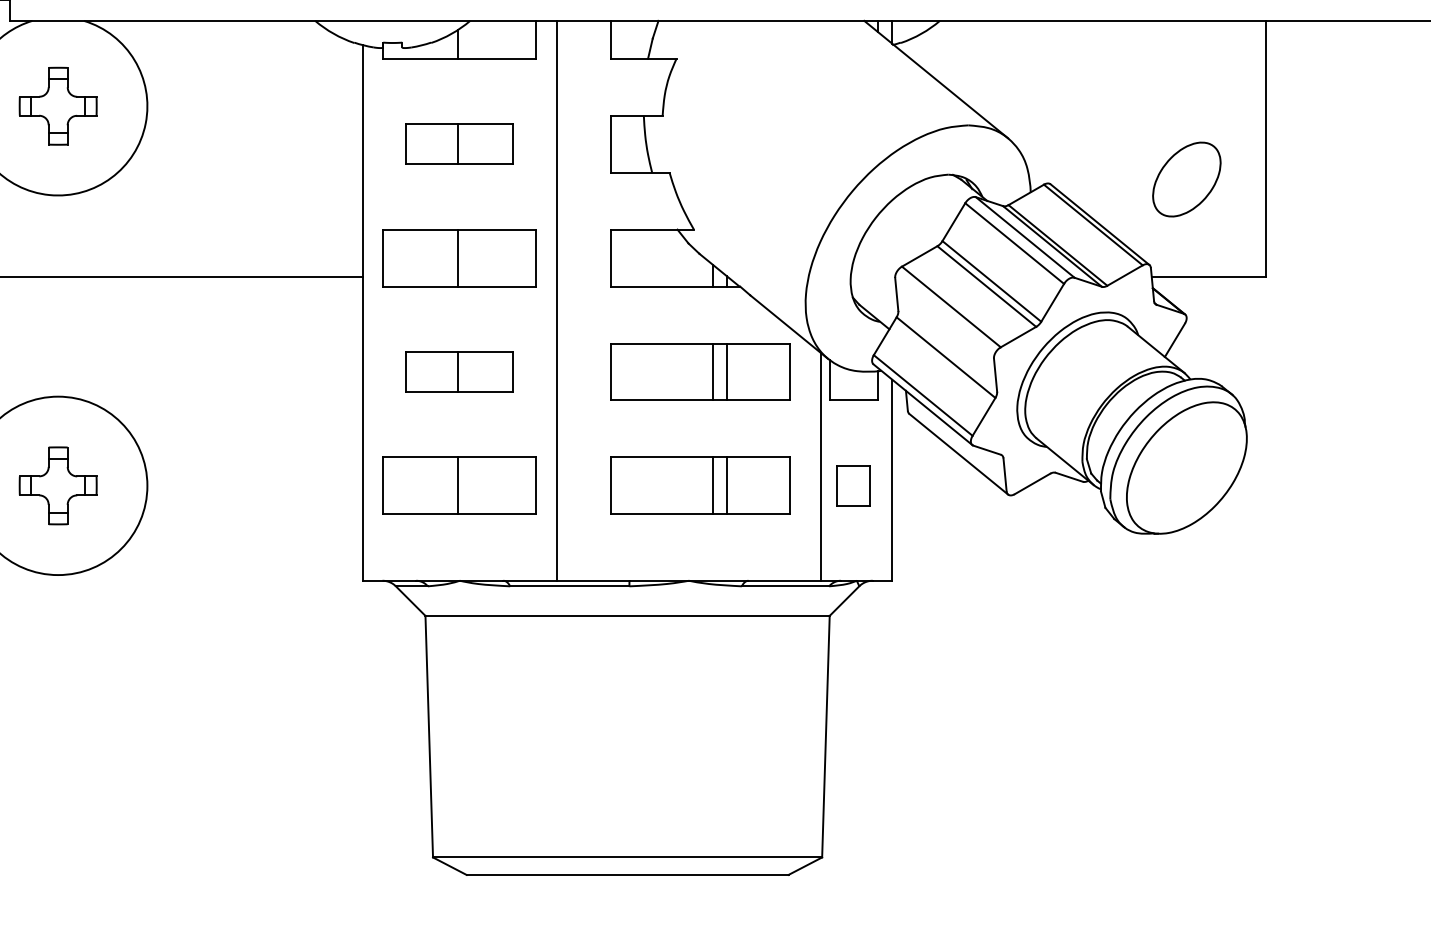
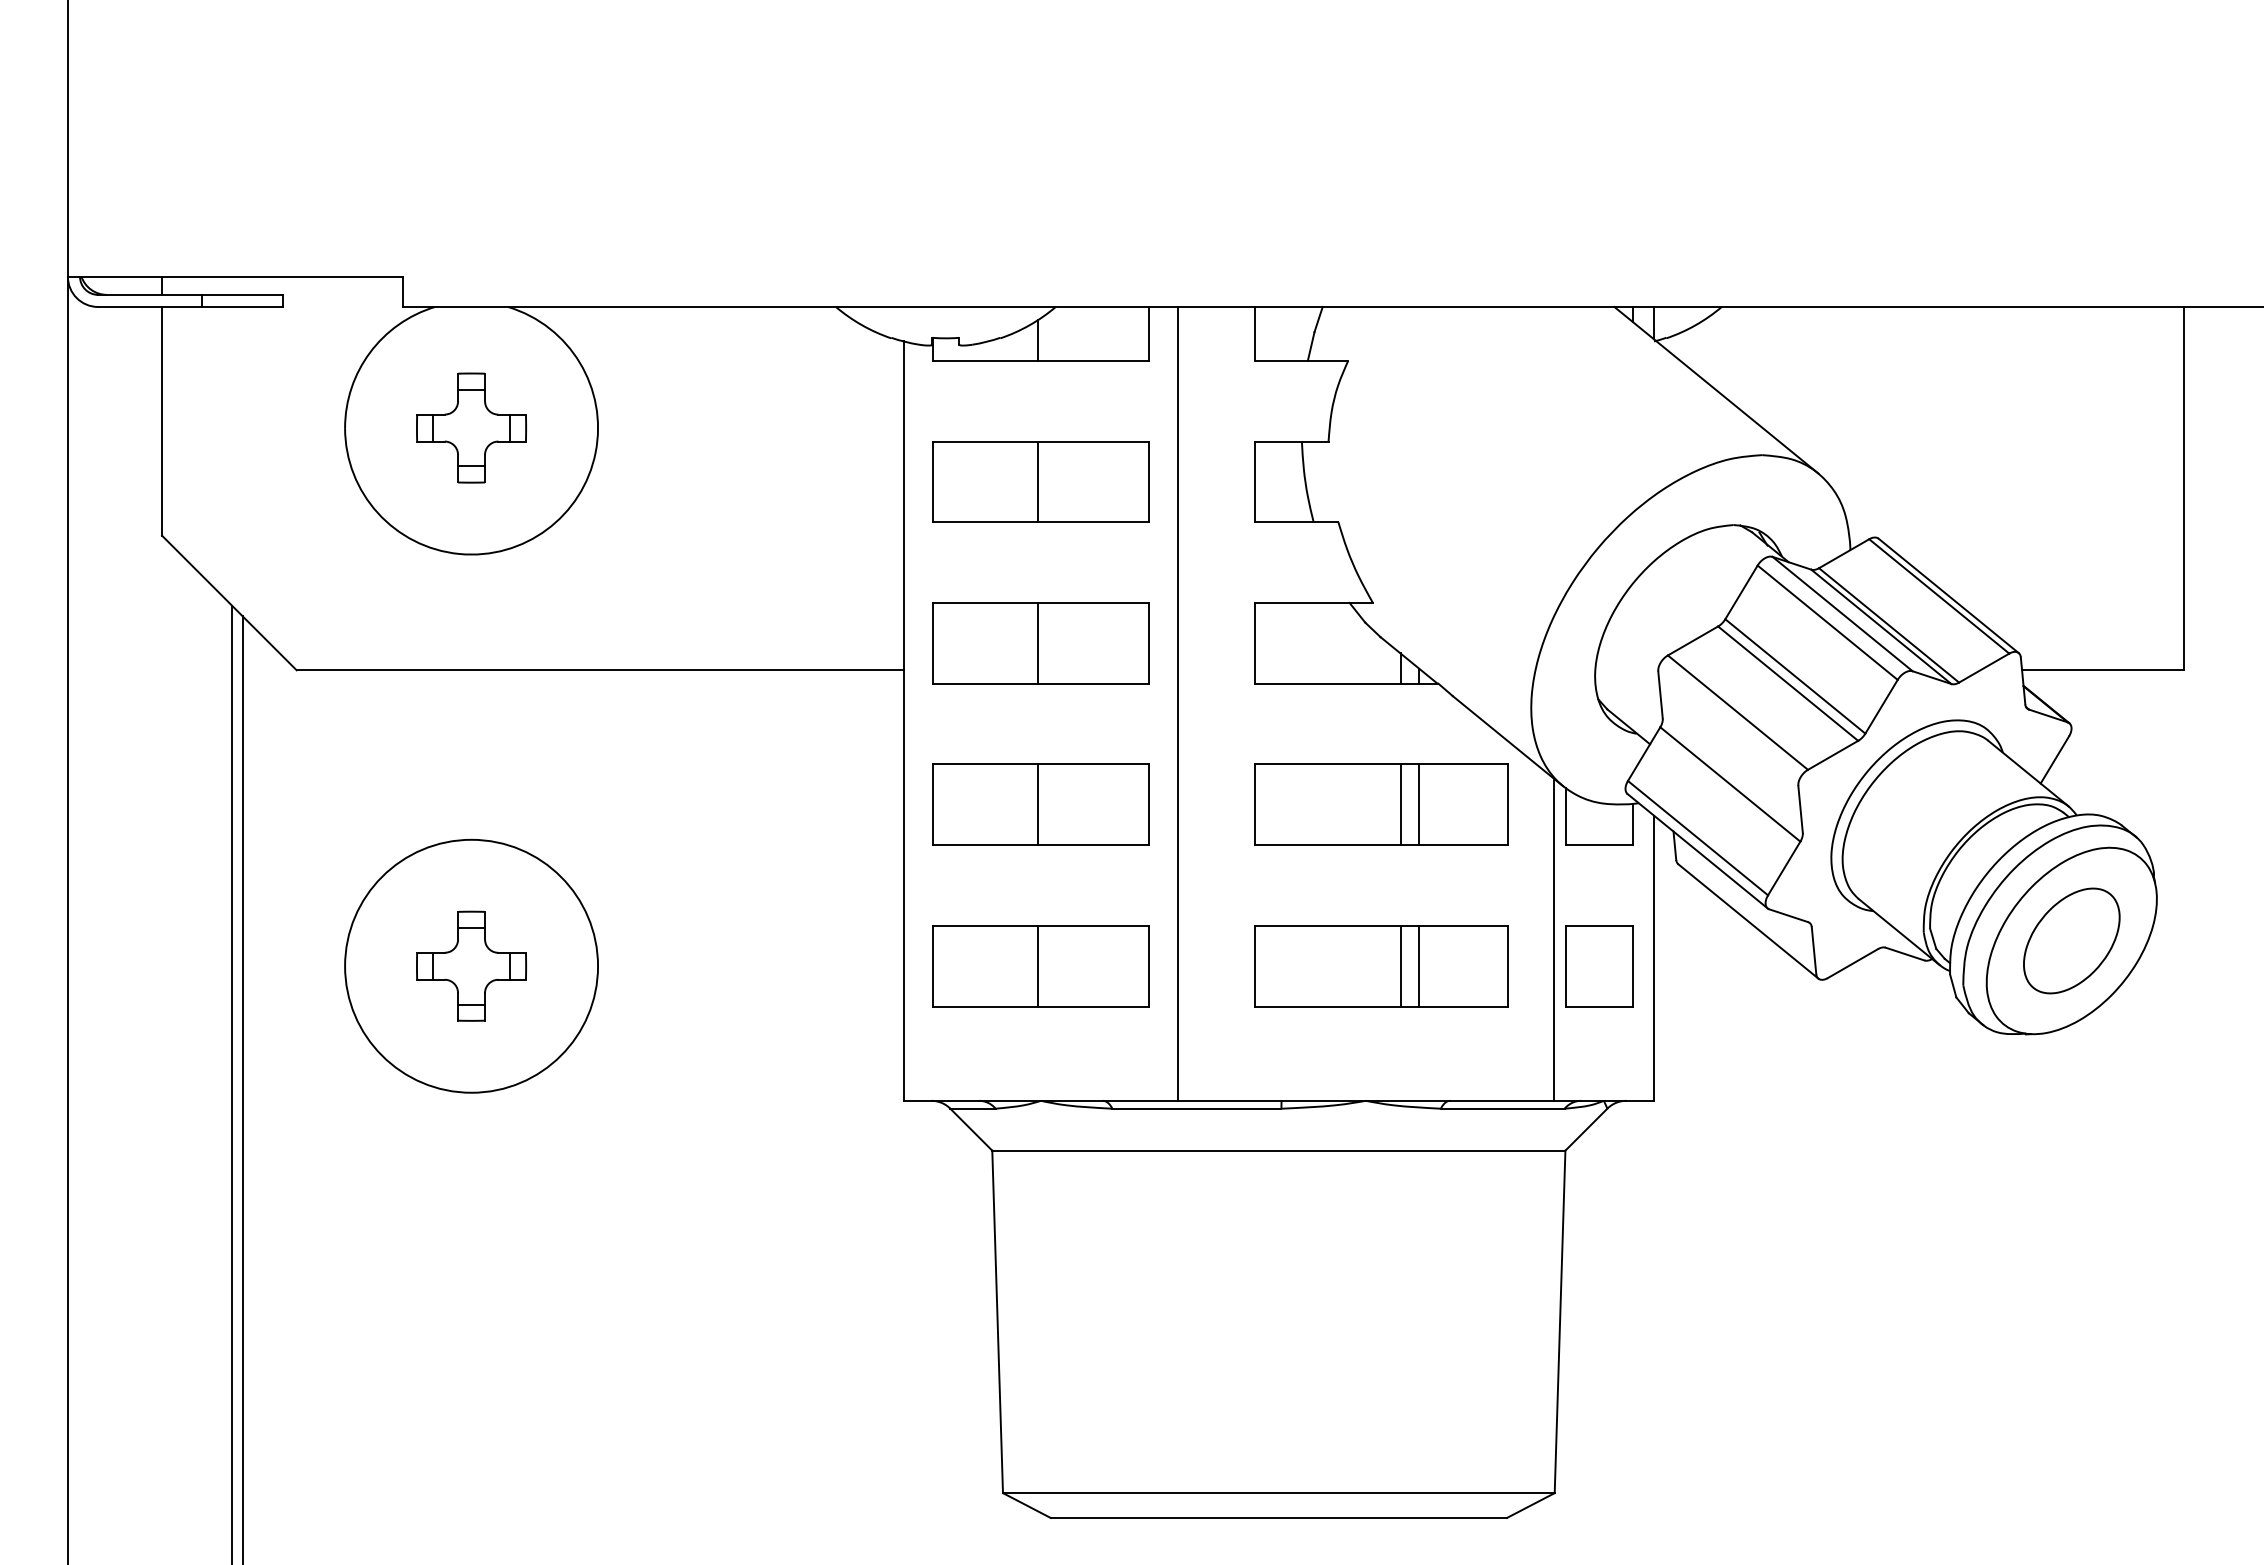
part: (459, 143) -> (1040, 481), size x1.43
part: (1186, 179) -> (2071, 940), moved
part: (459, 371) -> (1040, 804), size x1.43
part: (853, 486) -> (1599, 966), size x1.43

